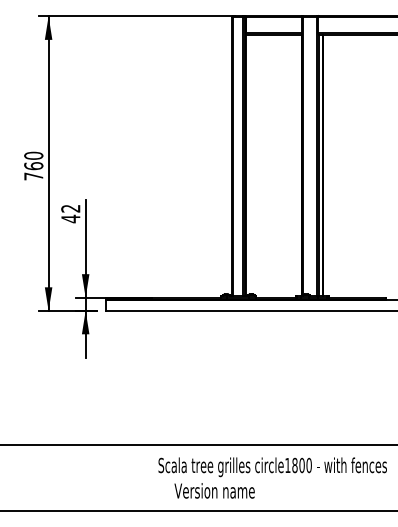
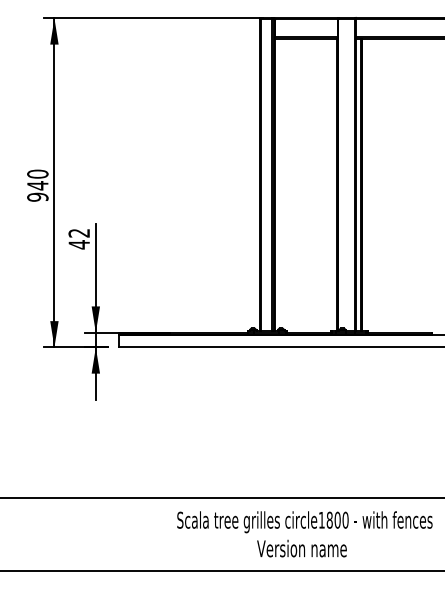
text: (33, 171) -> (37, 191), 760 -> 940
text: (214, 490) -> (301, 548), moved

